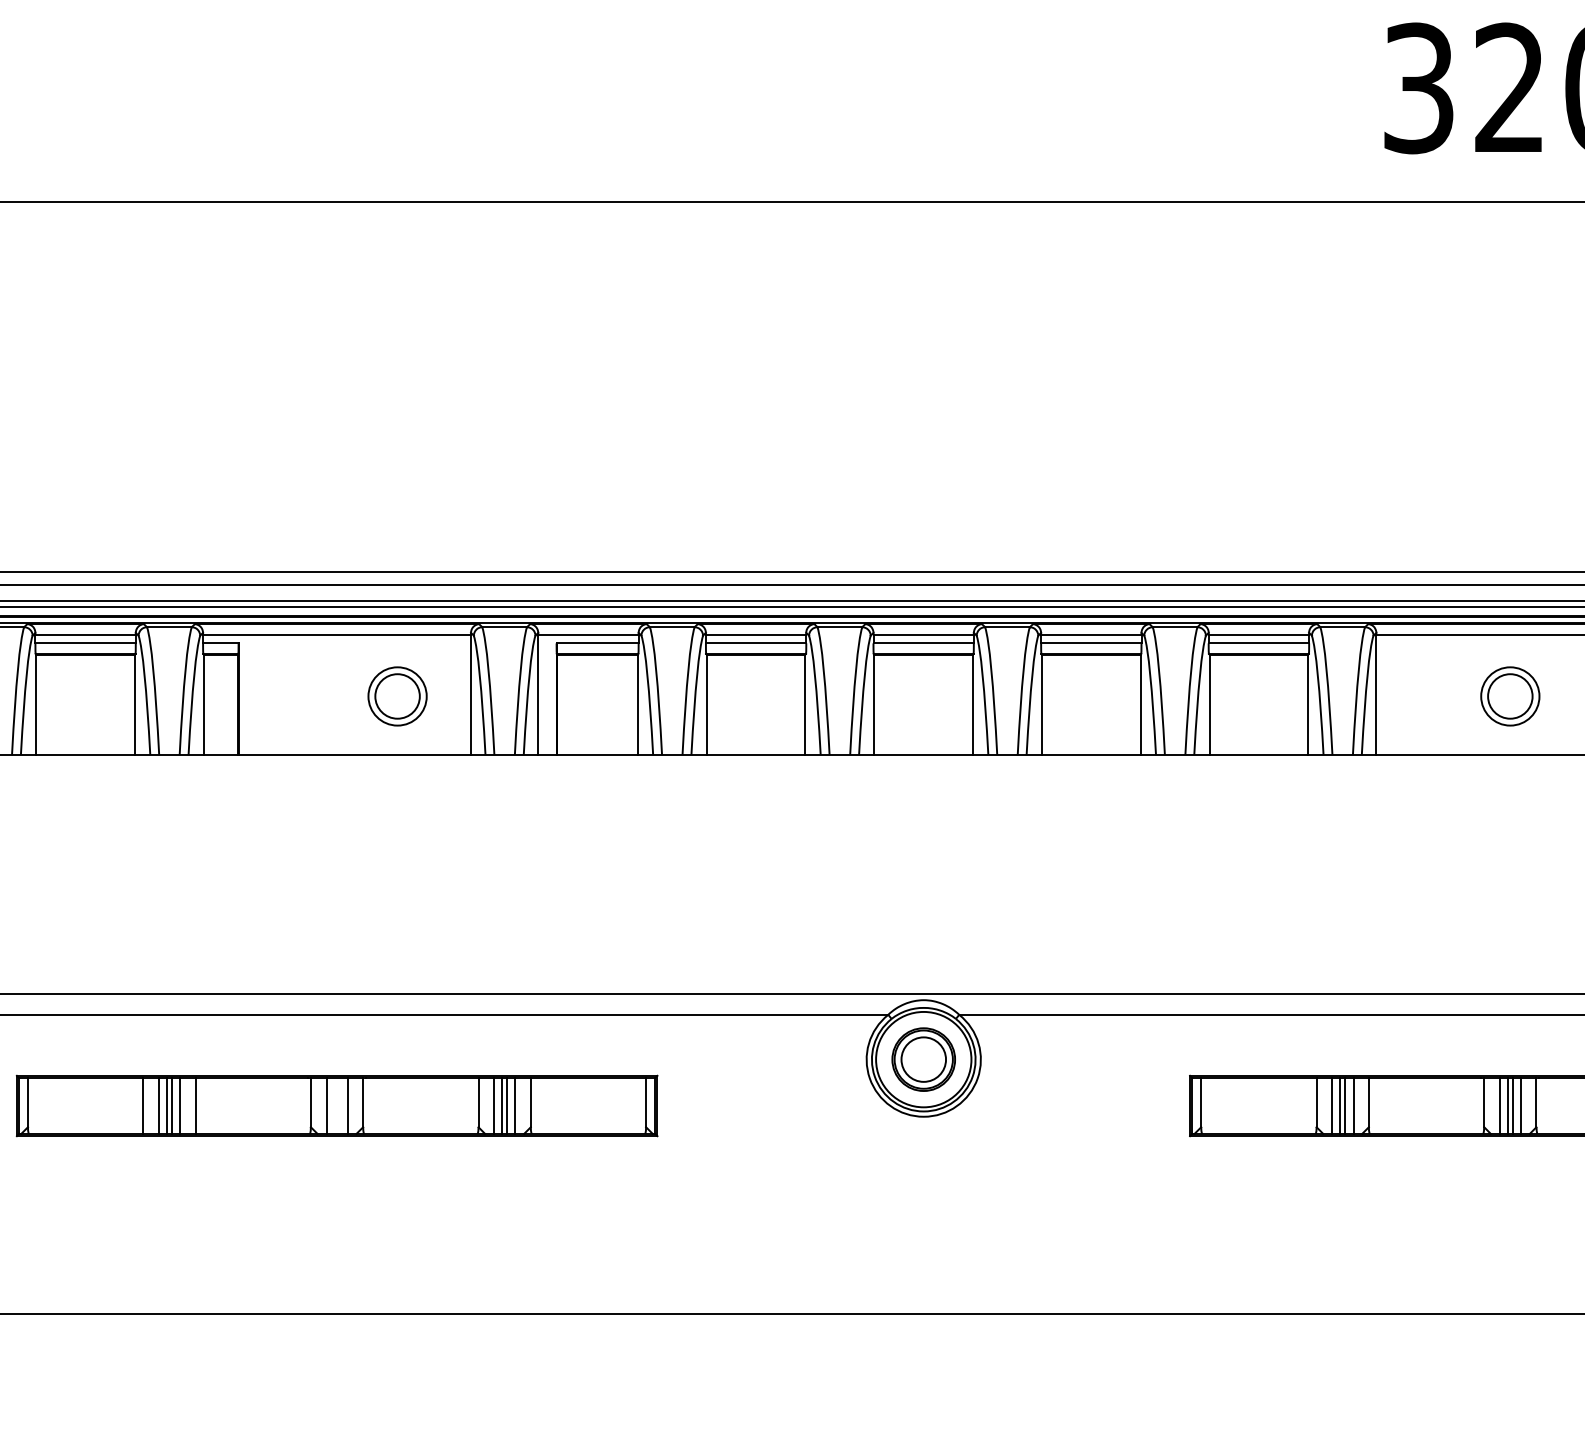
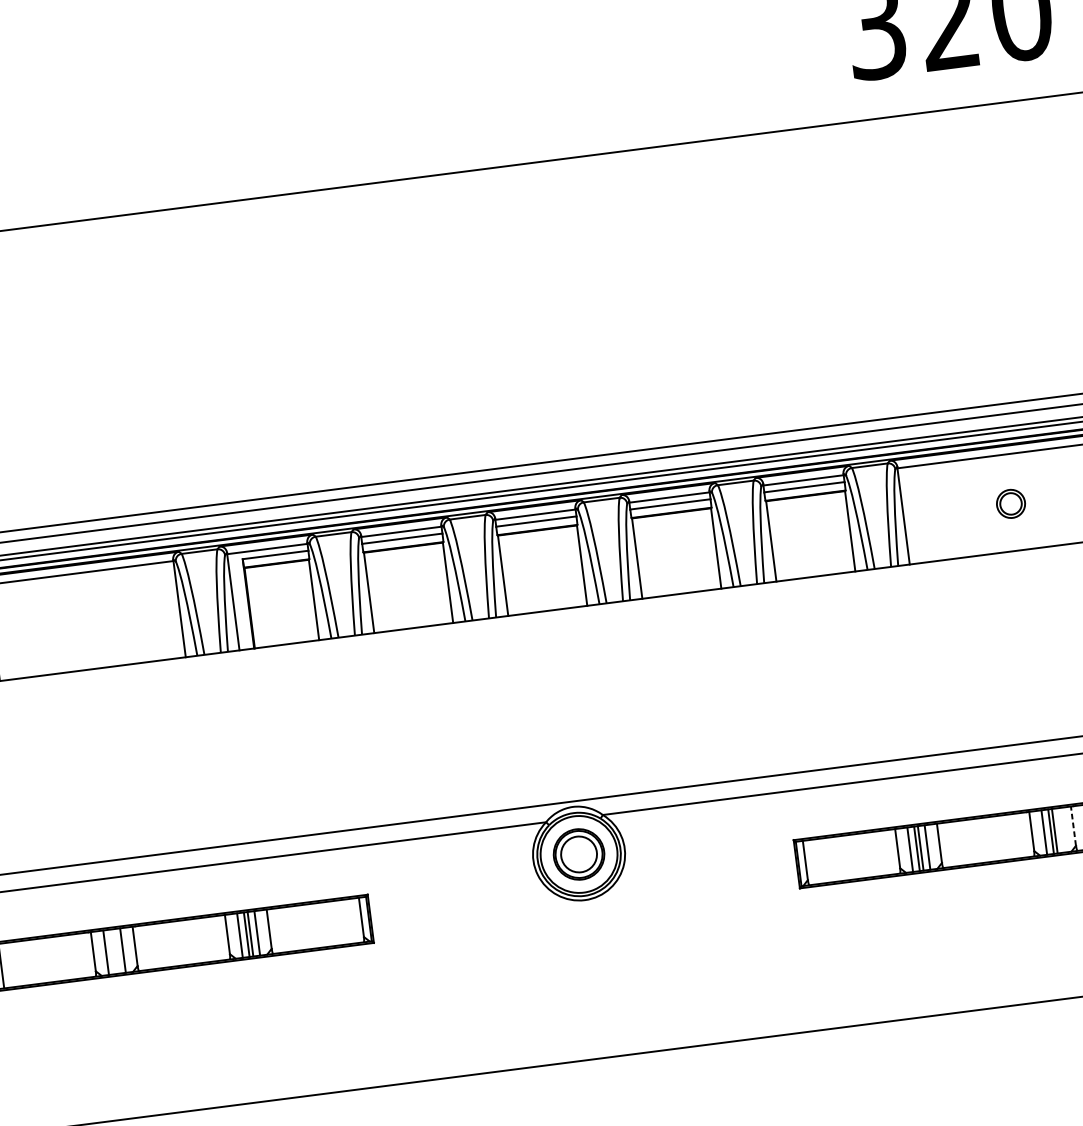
part: (397, 696) -> (120, 617), removed
part: (1510, 696) -> (1011, 503), size x0.6
line: (1536, 1102) -> (1073, 825), solid -> dashed
line: (1521, 1105) -> (1061, 829), removed

